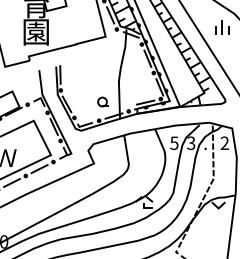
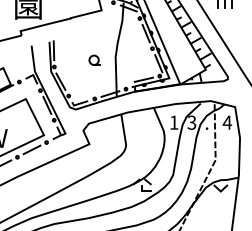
part: (102, 101) -> (94, 59), moved
text: (224, 142) -> (227, 121), 2 -> 4
text: (174, 143) -> (174, 122), 5 -> 1

